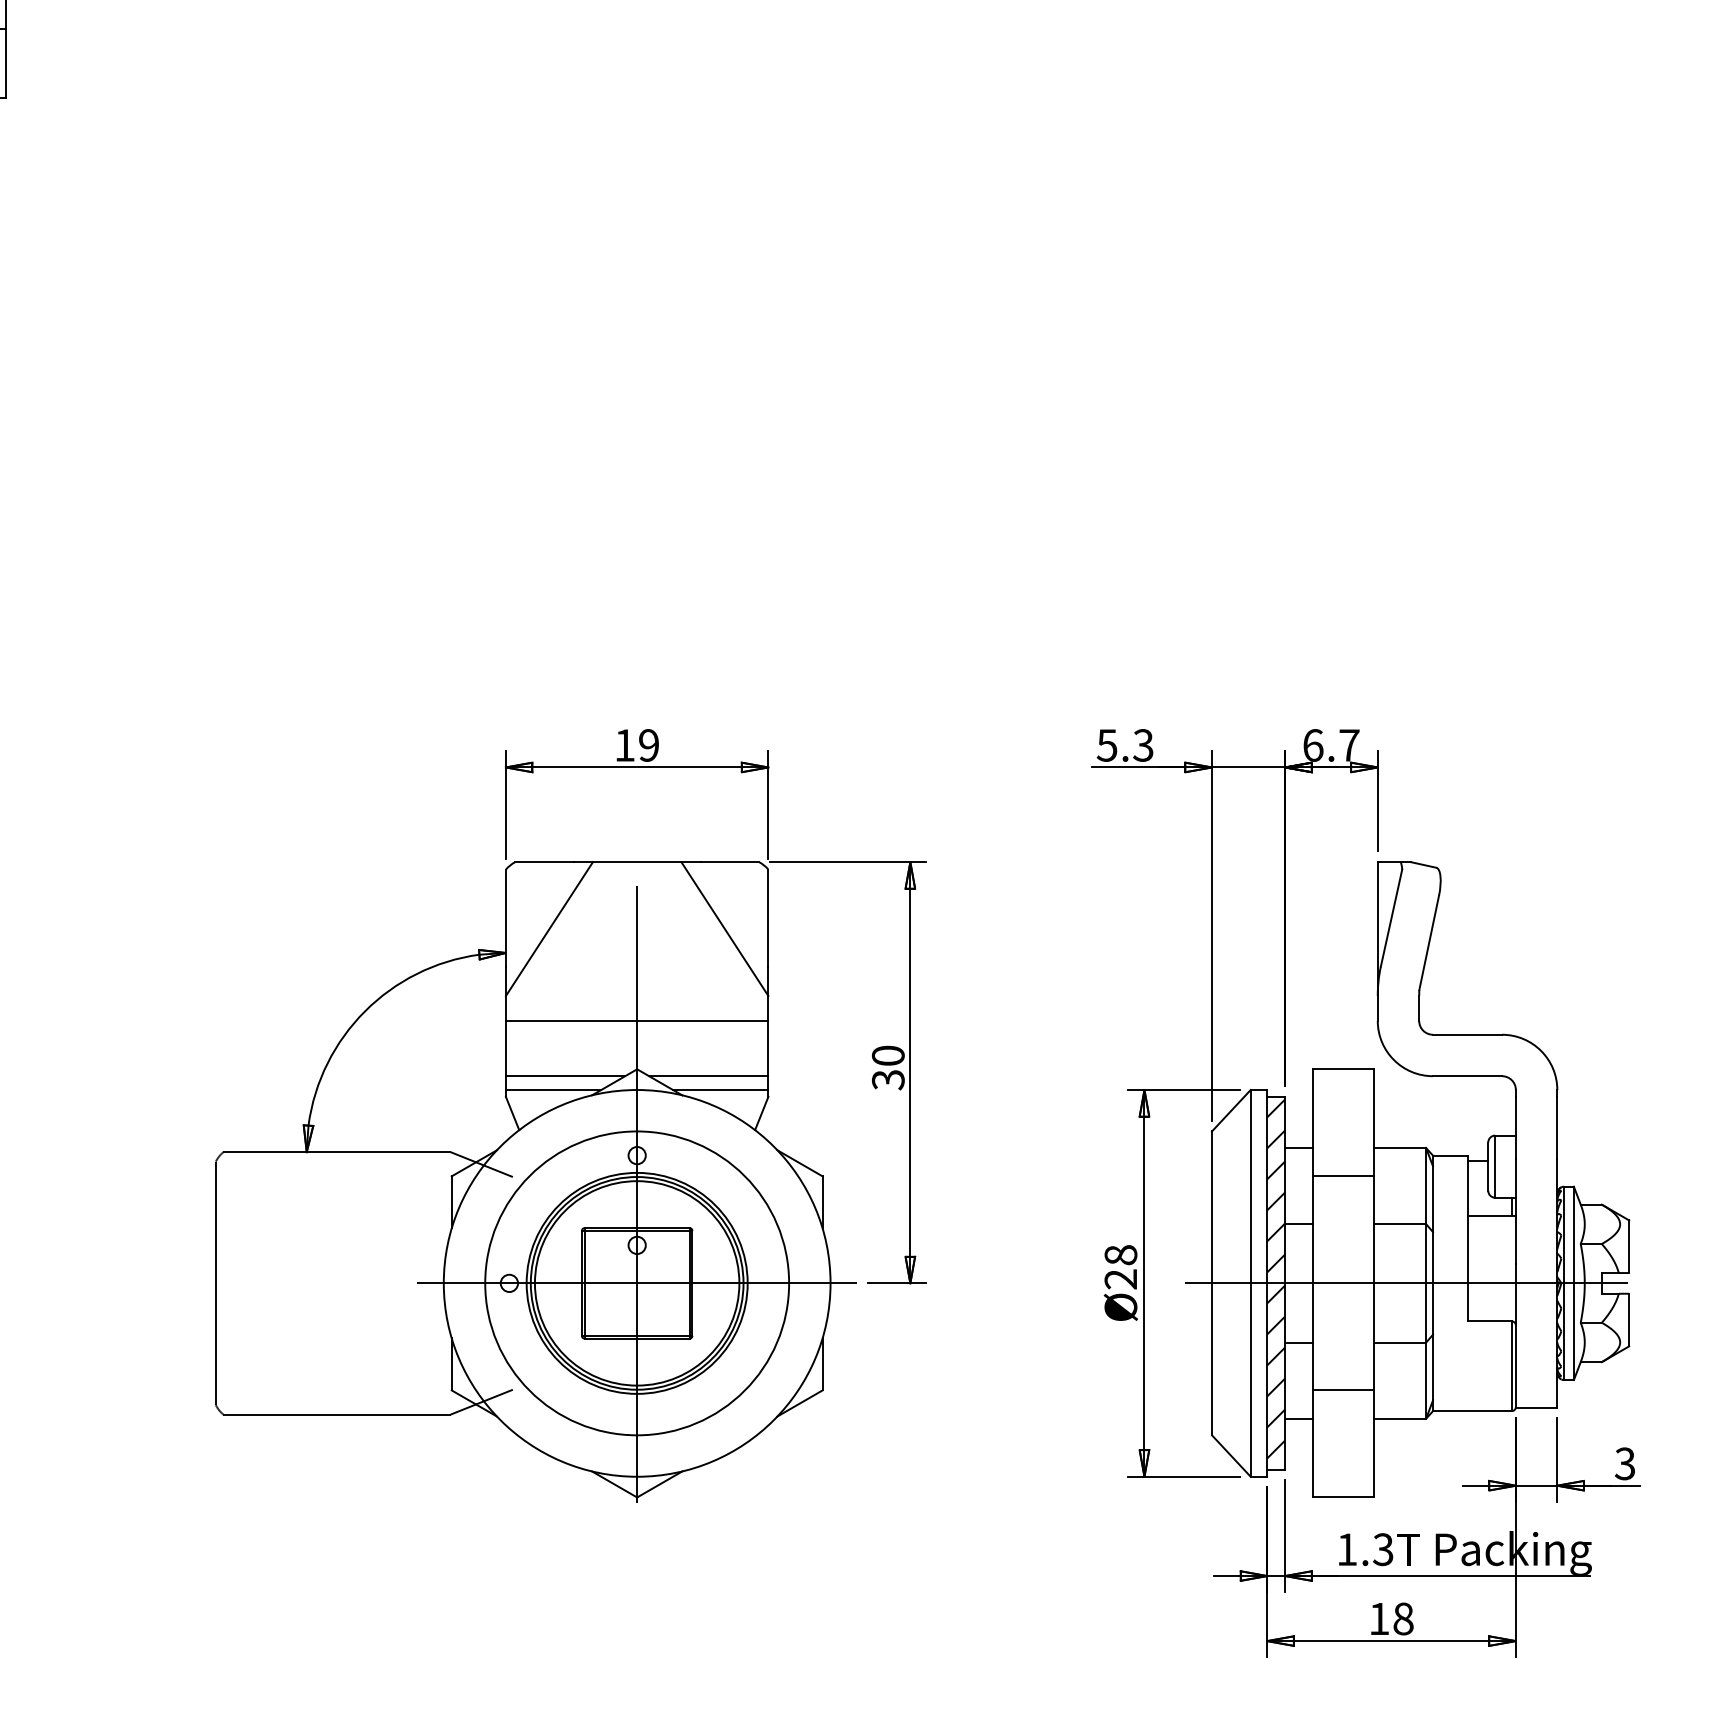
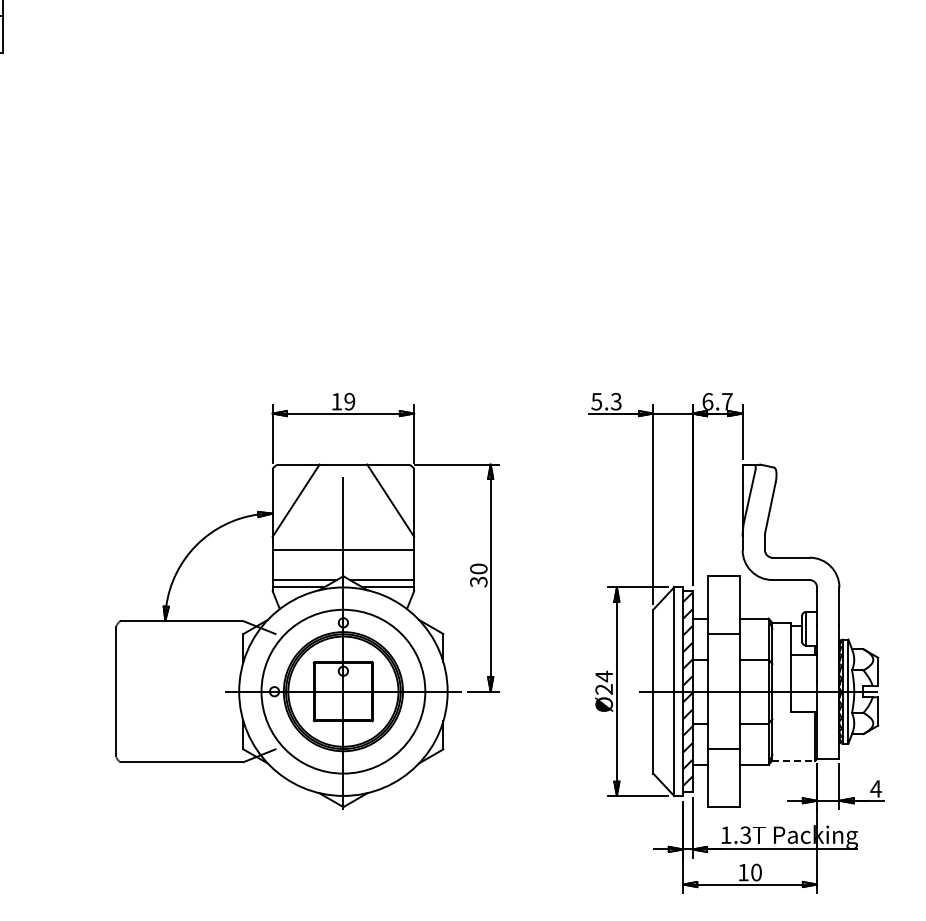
text: (1121, 1255) -> (604, 676), 28 -> 24
line: (1473, 1411) -> (794, 760), solid -> dashed
text: (1624, 1462) -> (875, 788), 3 -> 4
text: (1403, 1618) -> (756, 872), 18 -> 10

